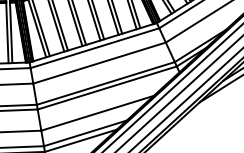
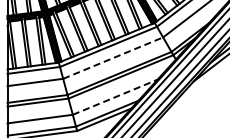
line: (100, 62) -> (113, 57), solid -> dashed
line: (97, 113) -> (115, 97), solid -> dashed

